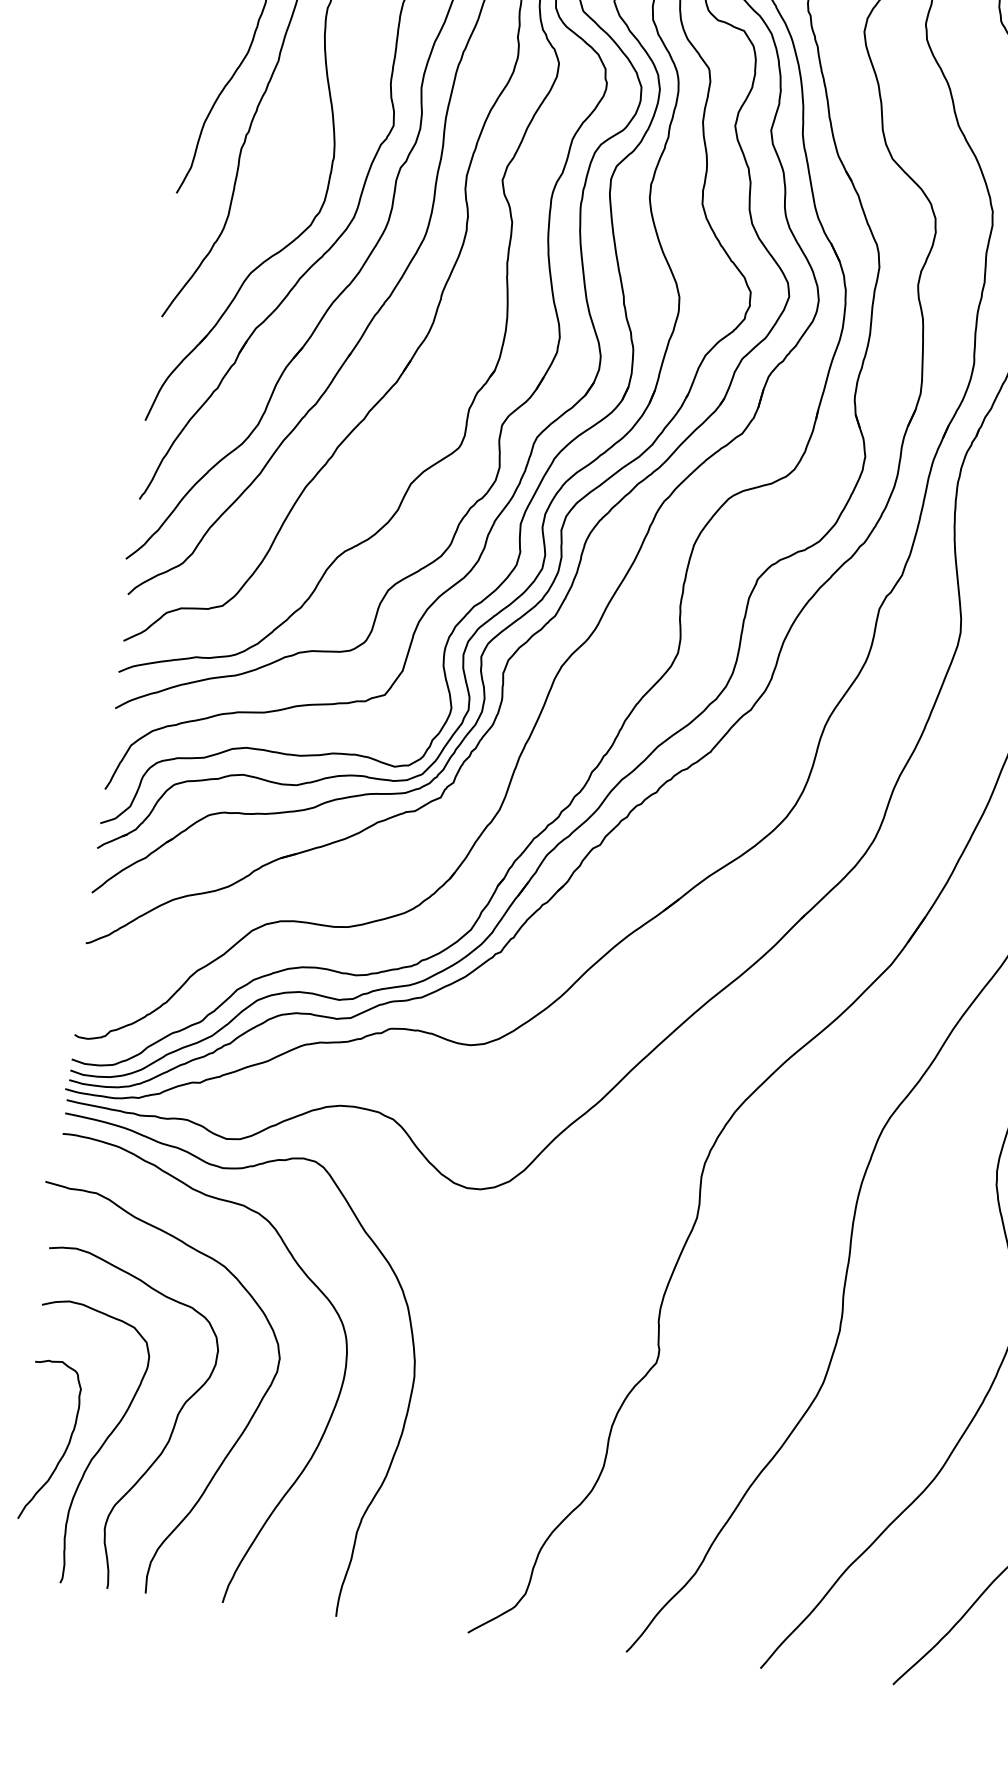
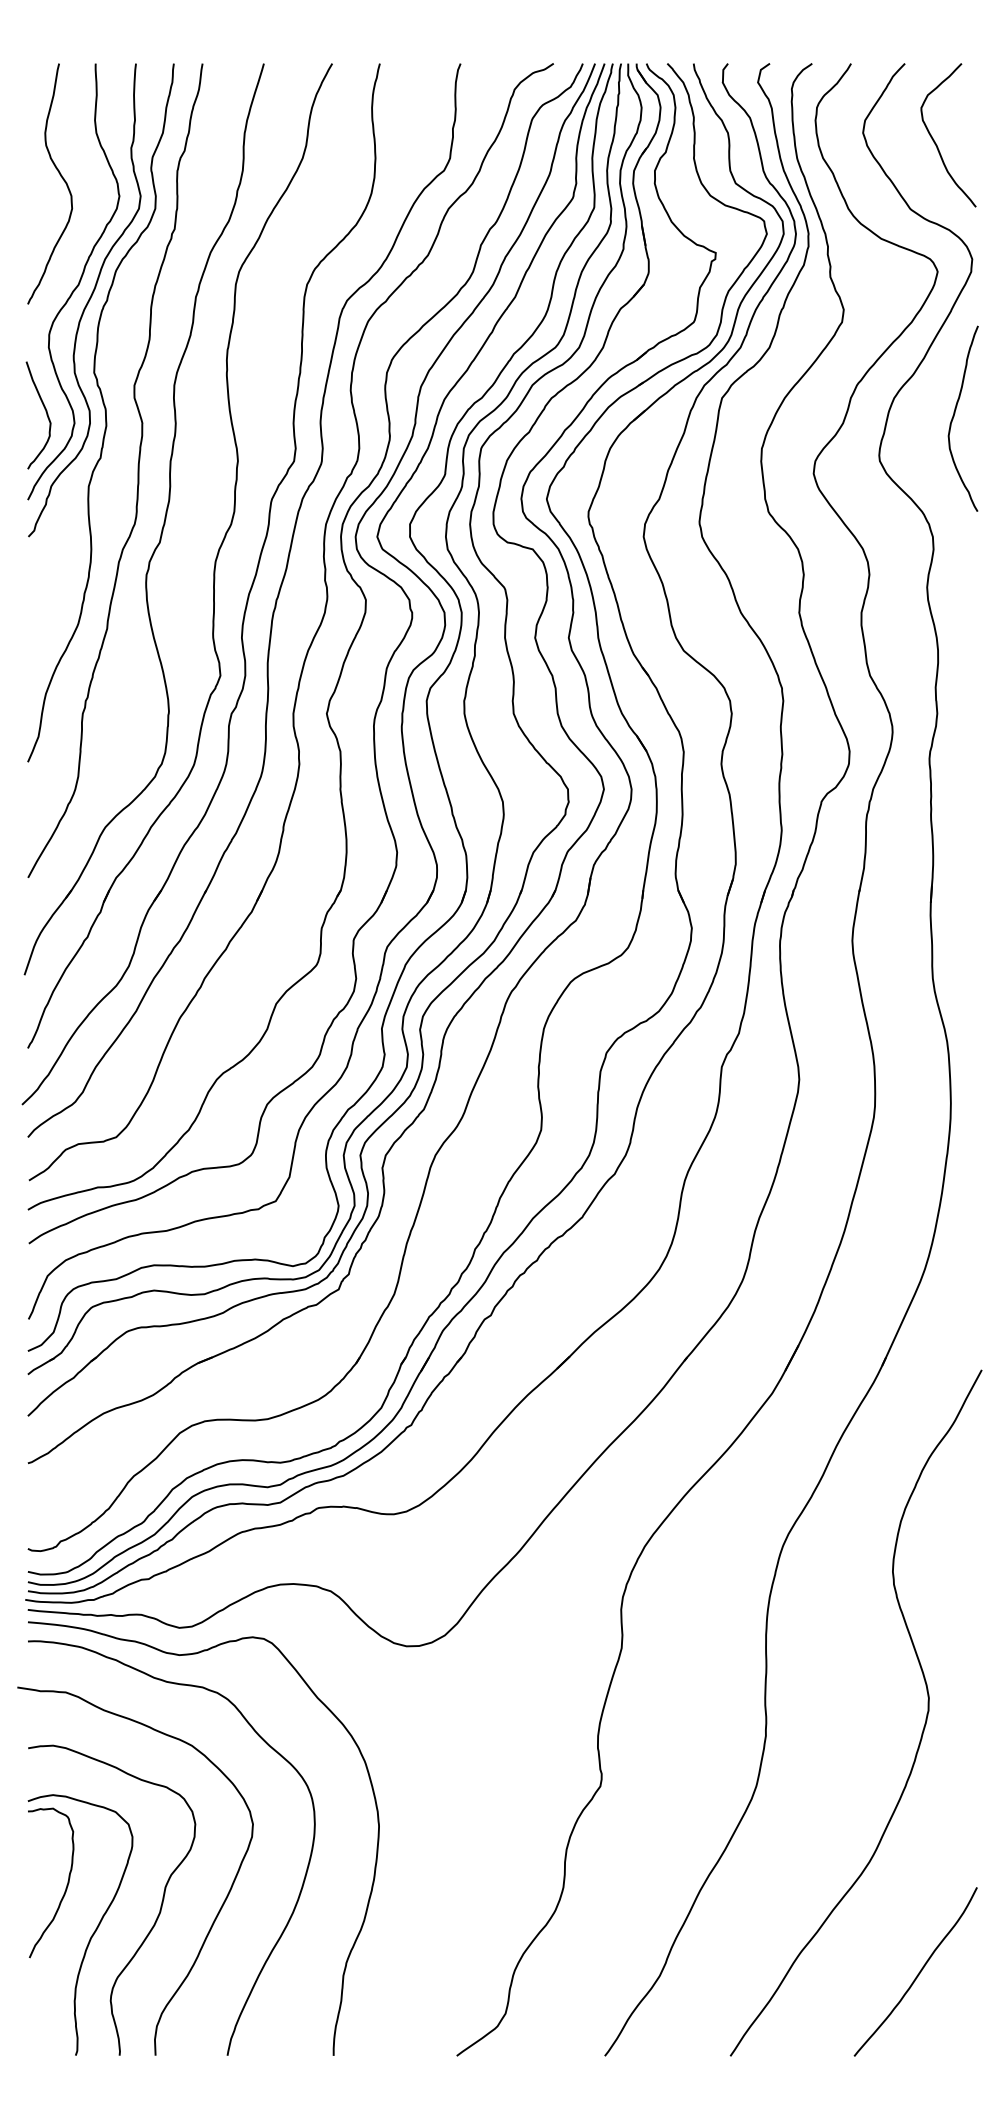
curve: (66, 1444) -> (66, 1884), moved

